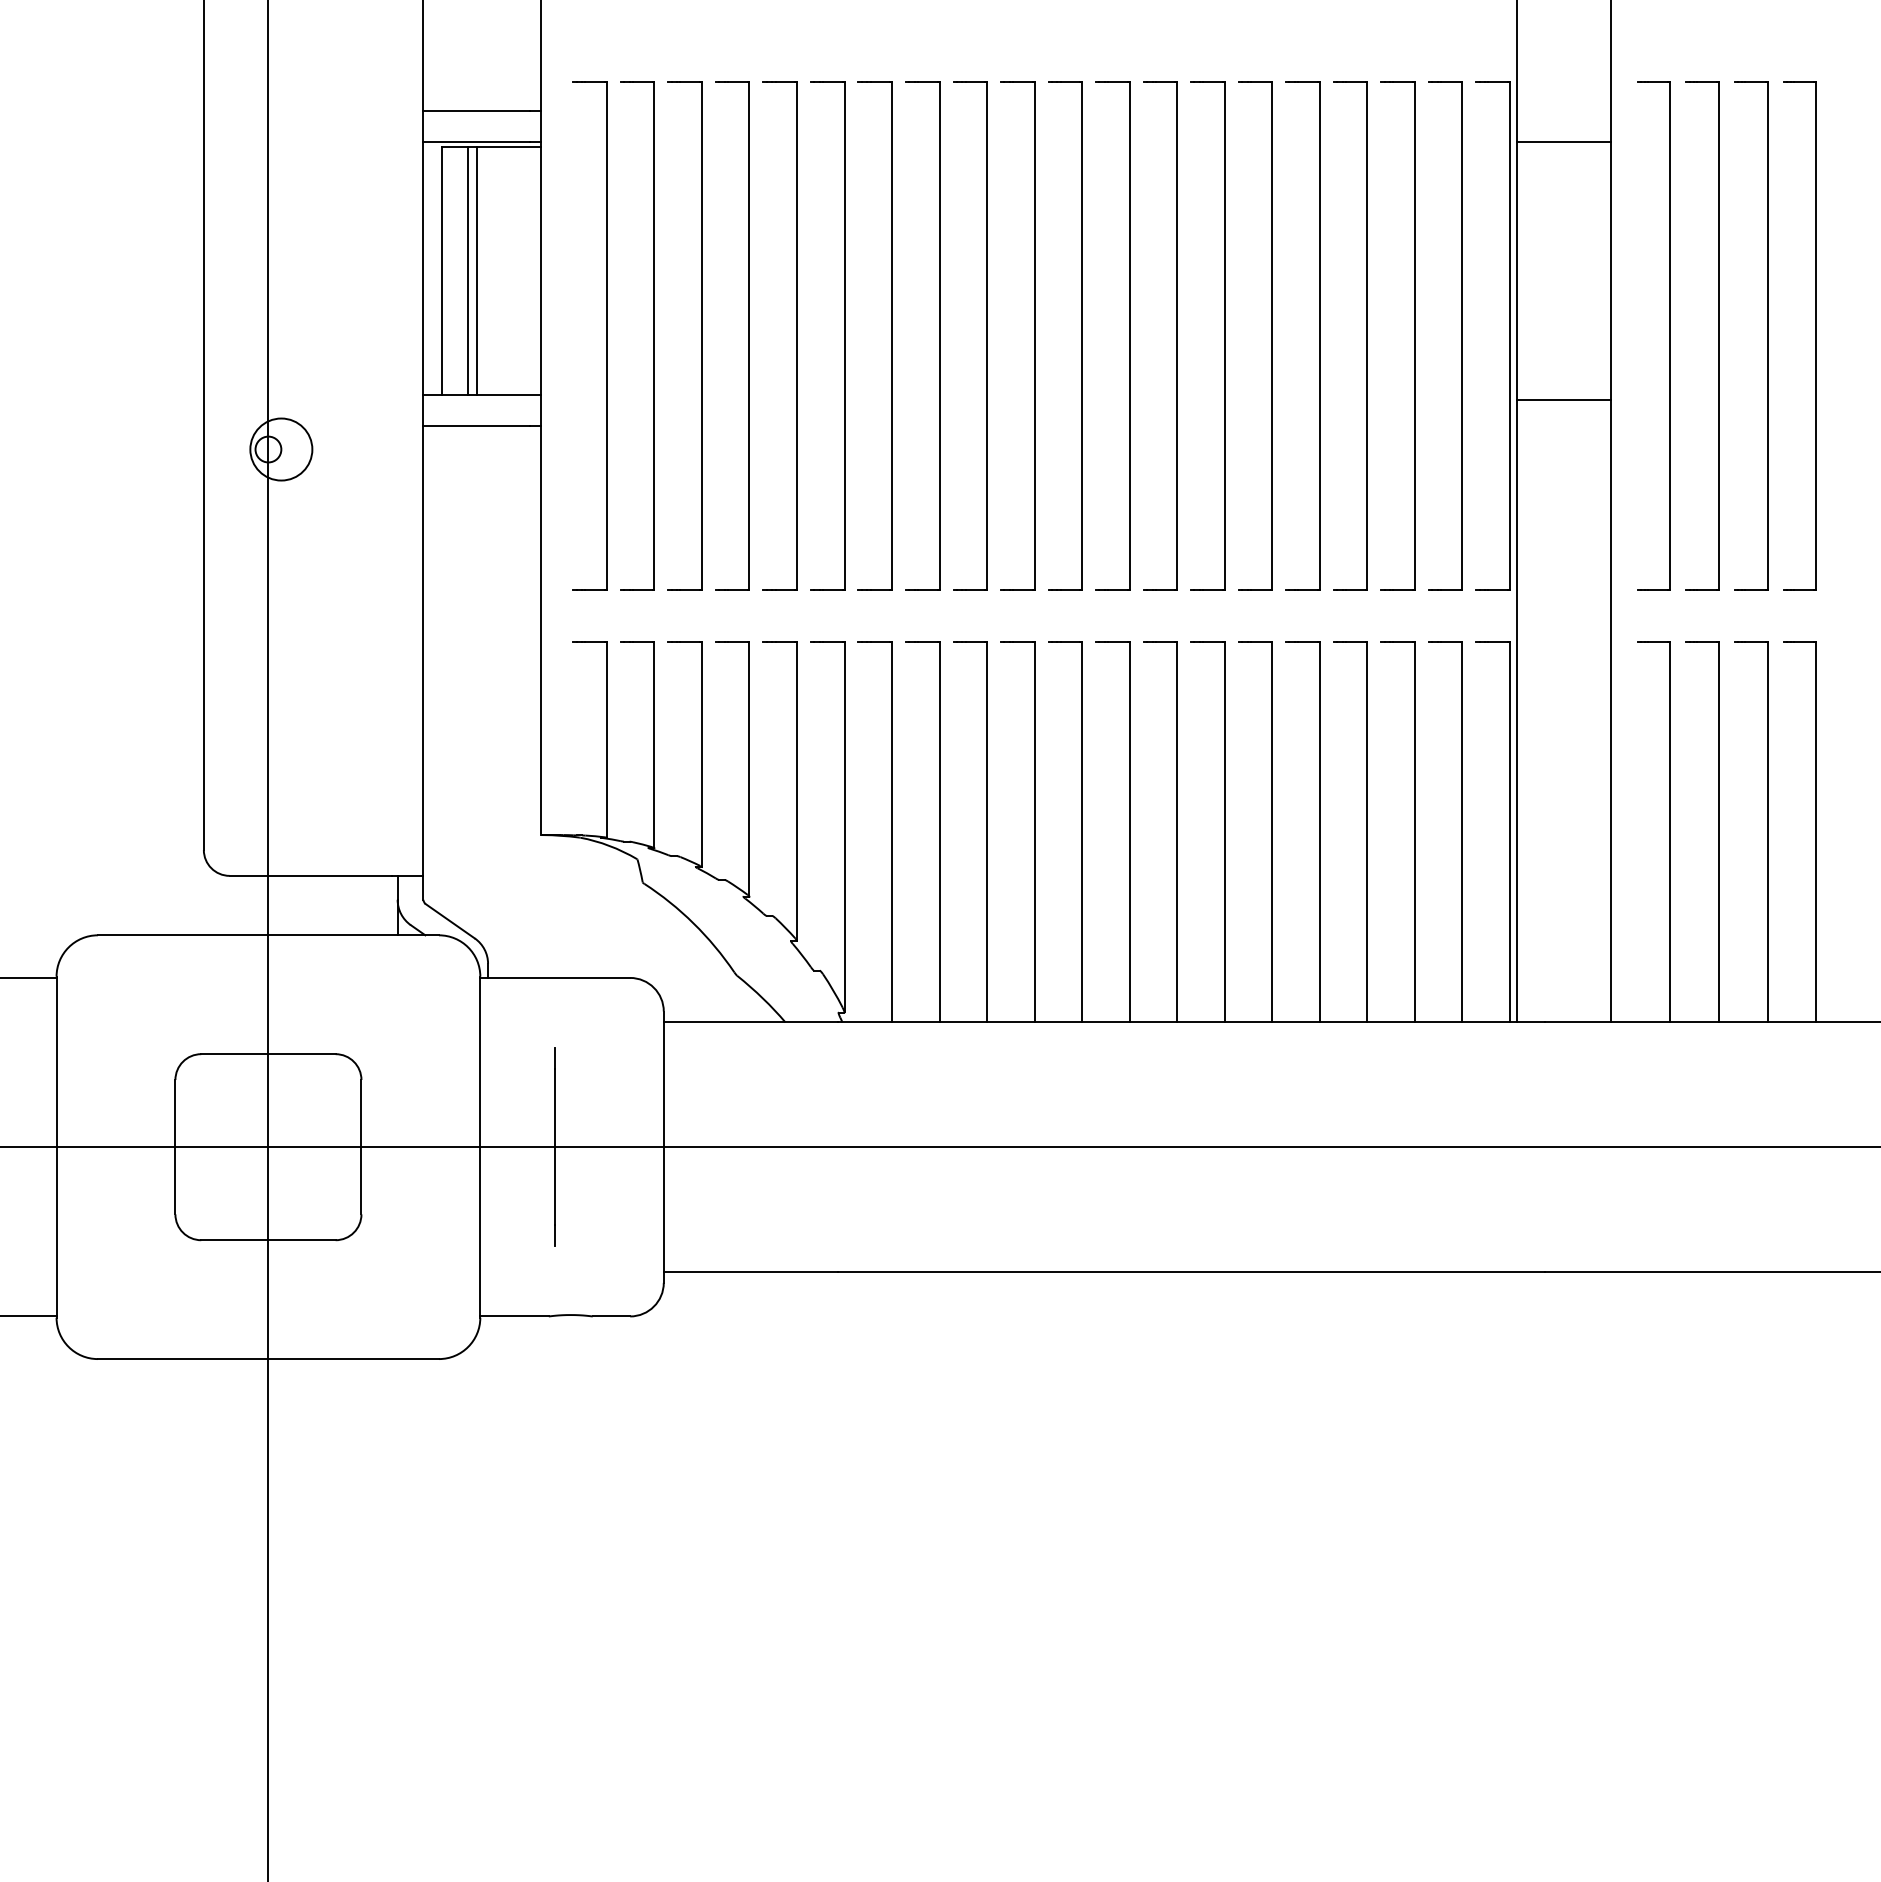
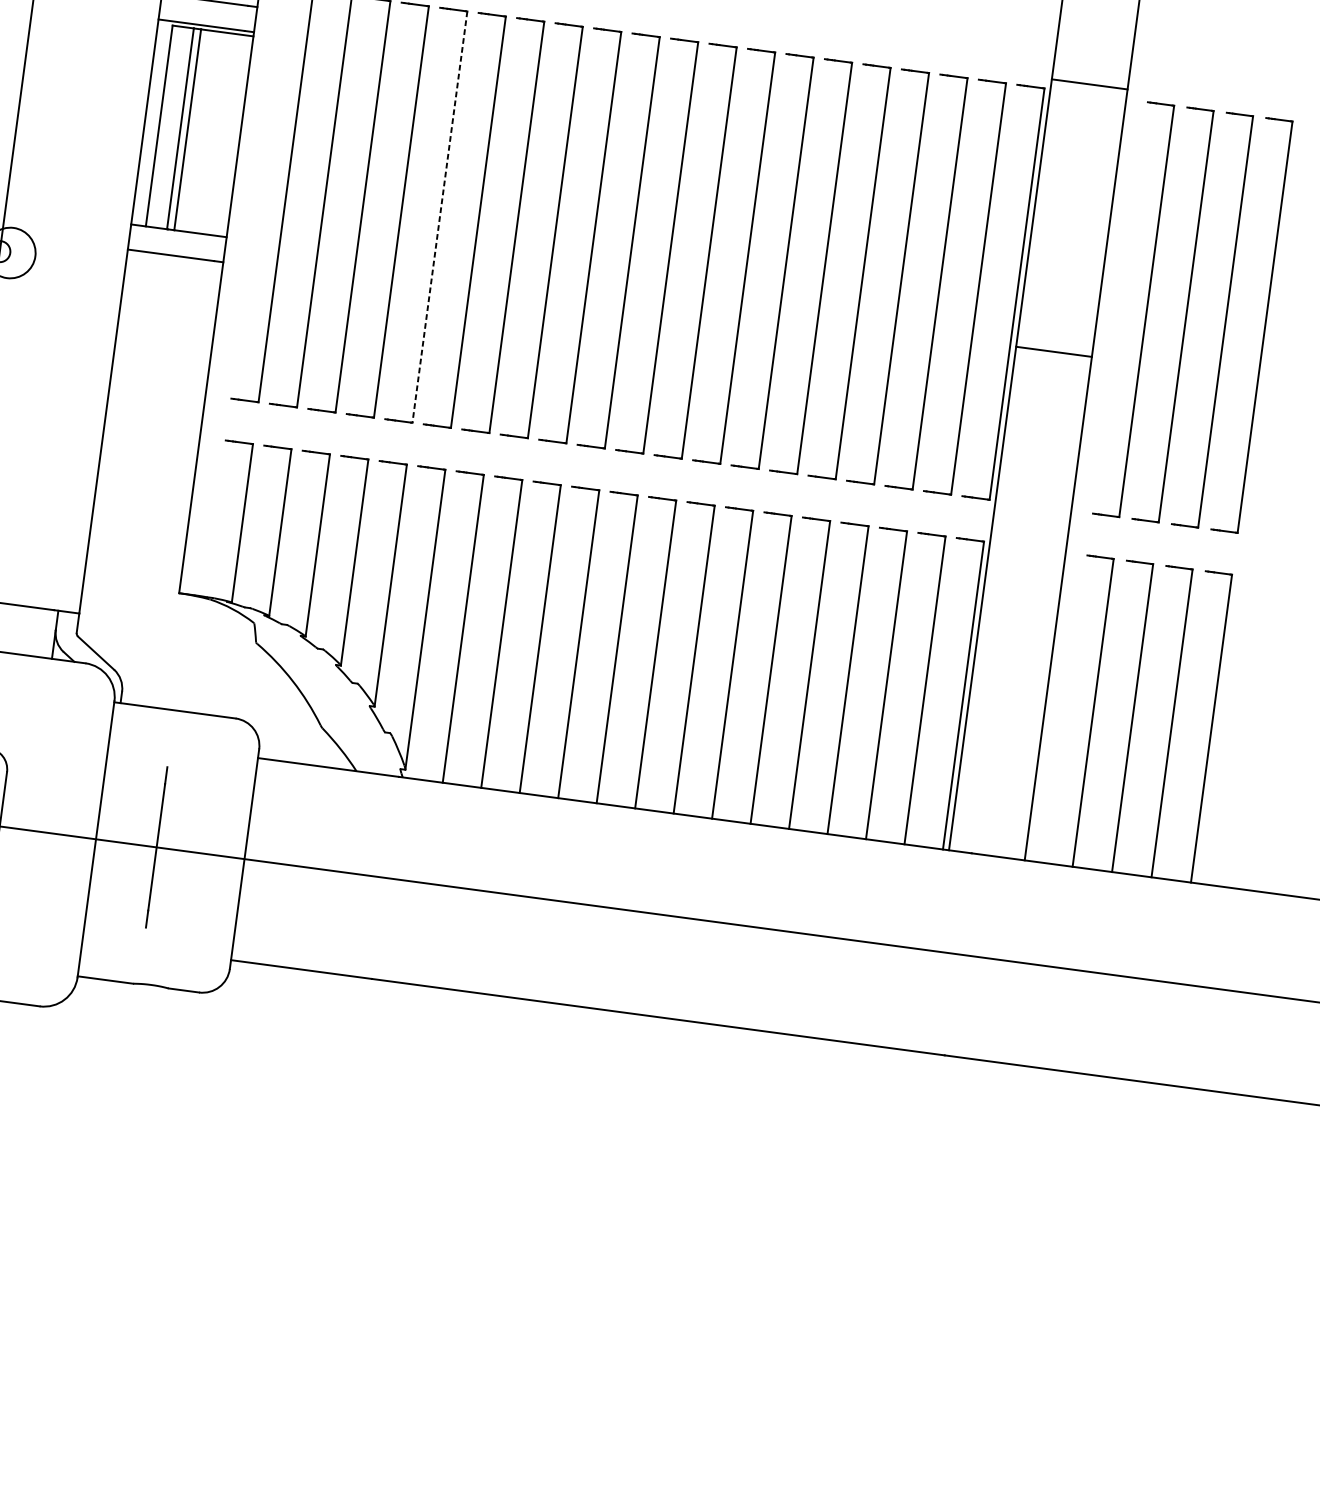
line: (1563, 142) -> (1089, 84), moved
line: (796, 336) -> (439, 217), solid -> dashed

